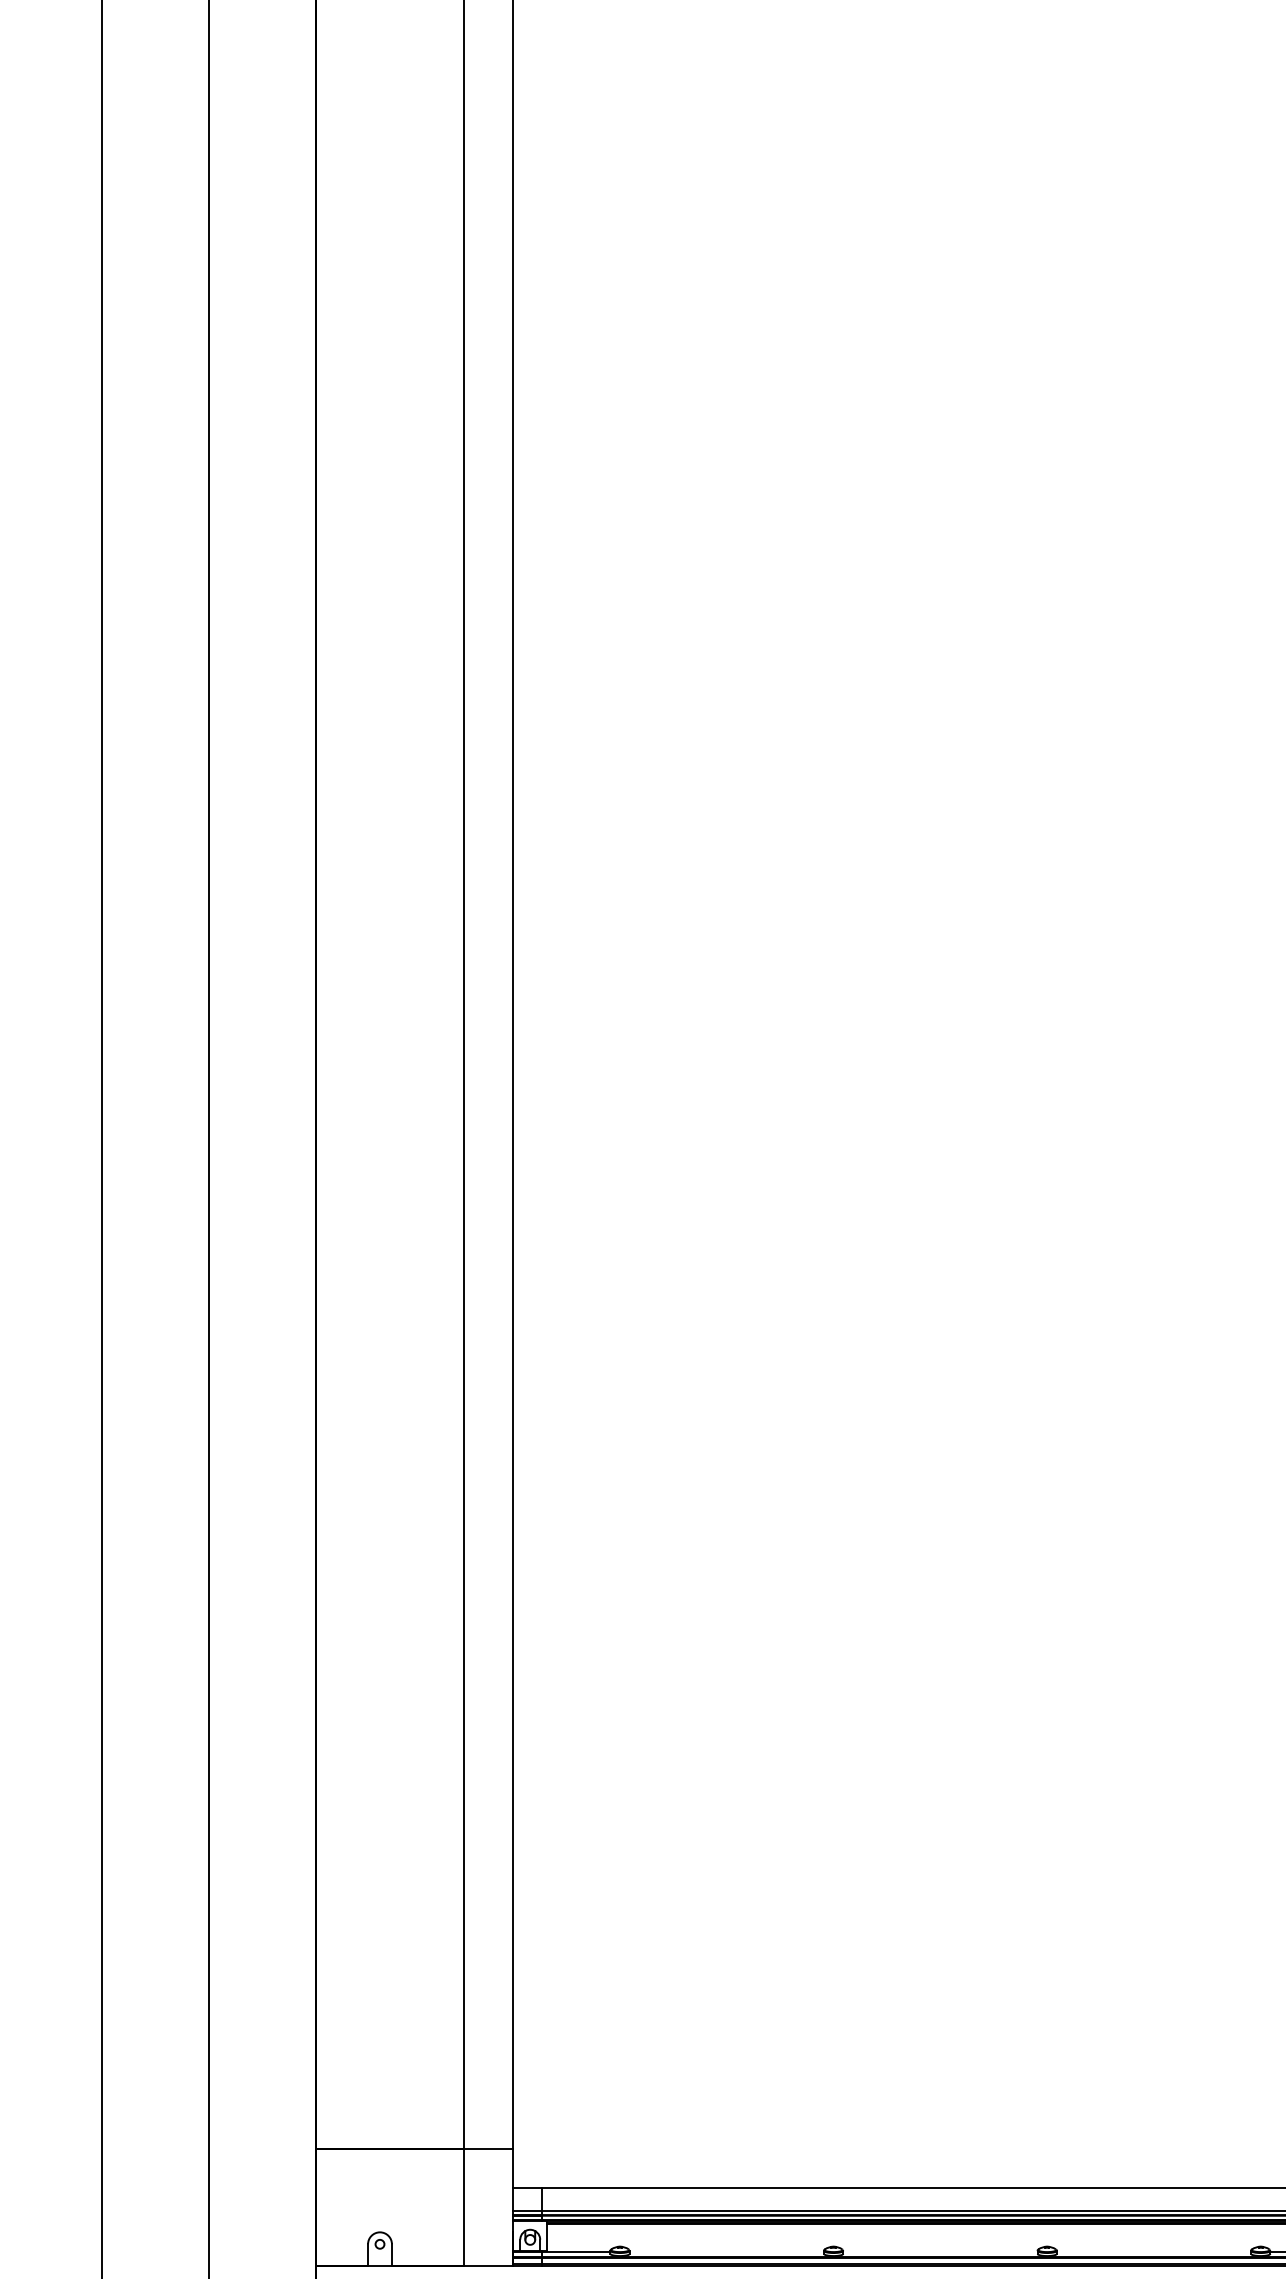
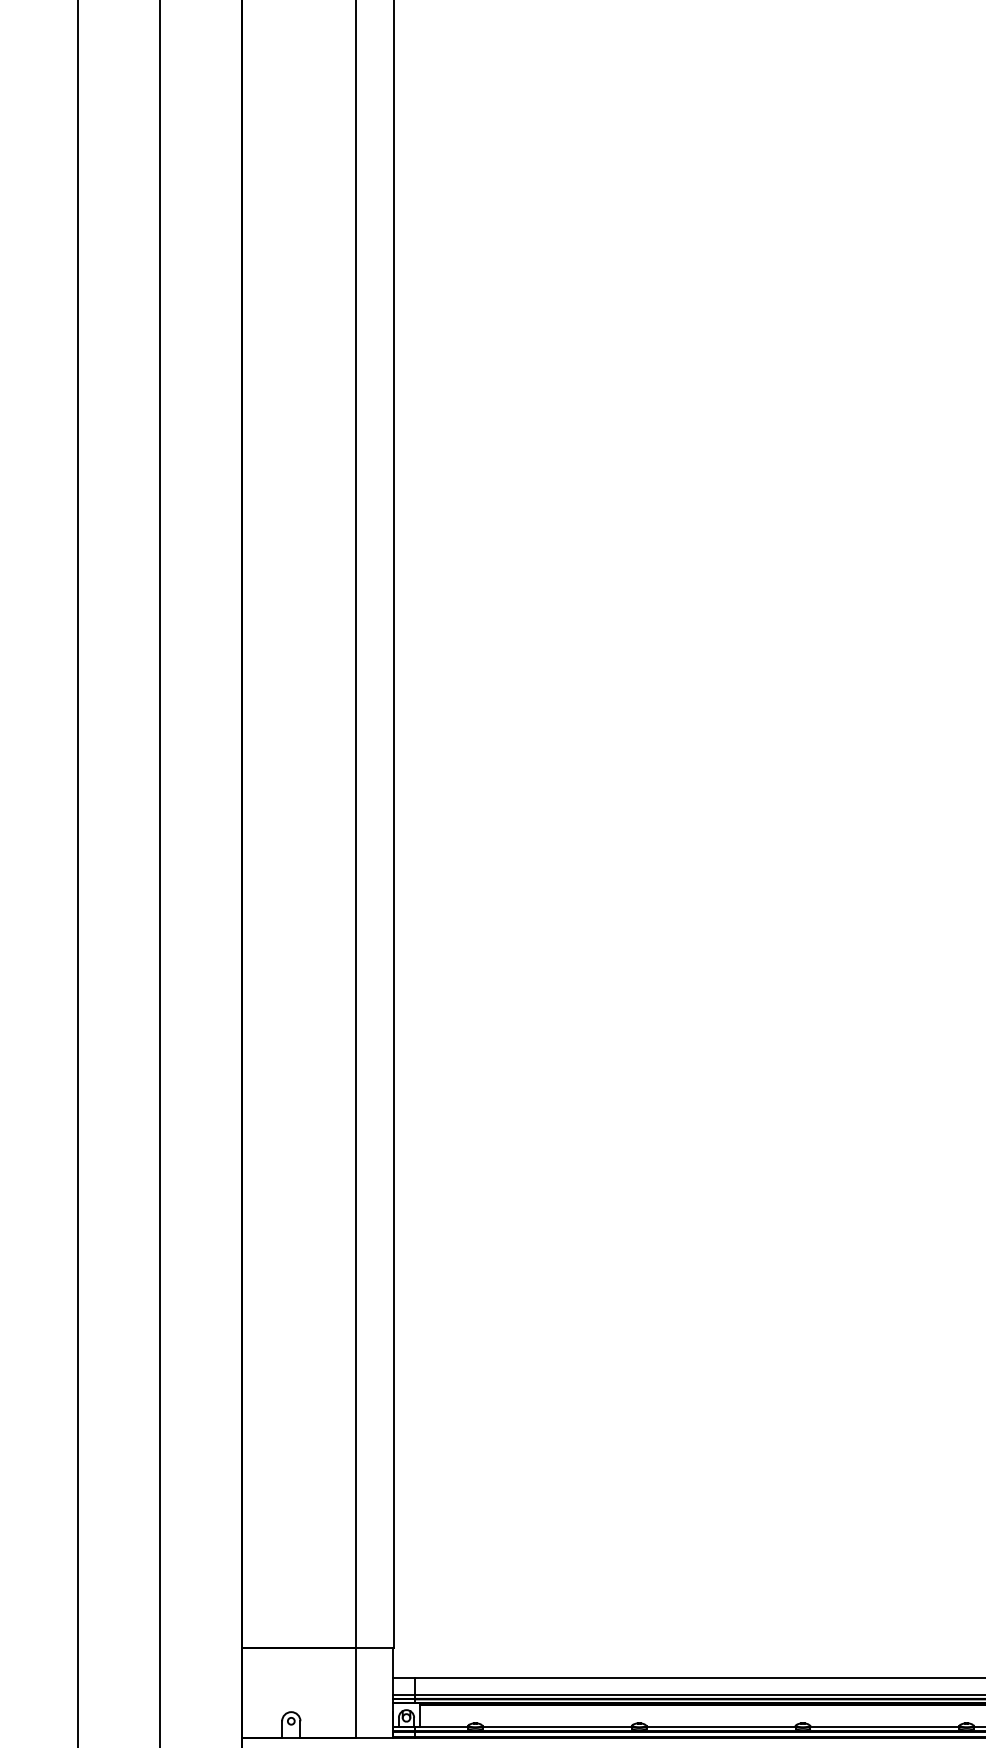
line: (726, 2251) -> (557, 1726), added
line: (940, 2251) -> (721, 1726), added
line: (1153, 2251) -> (884, 1726), added

